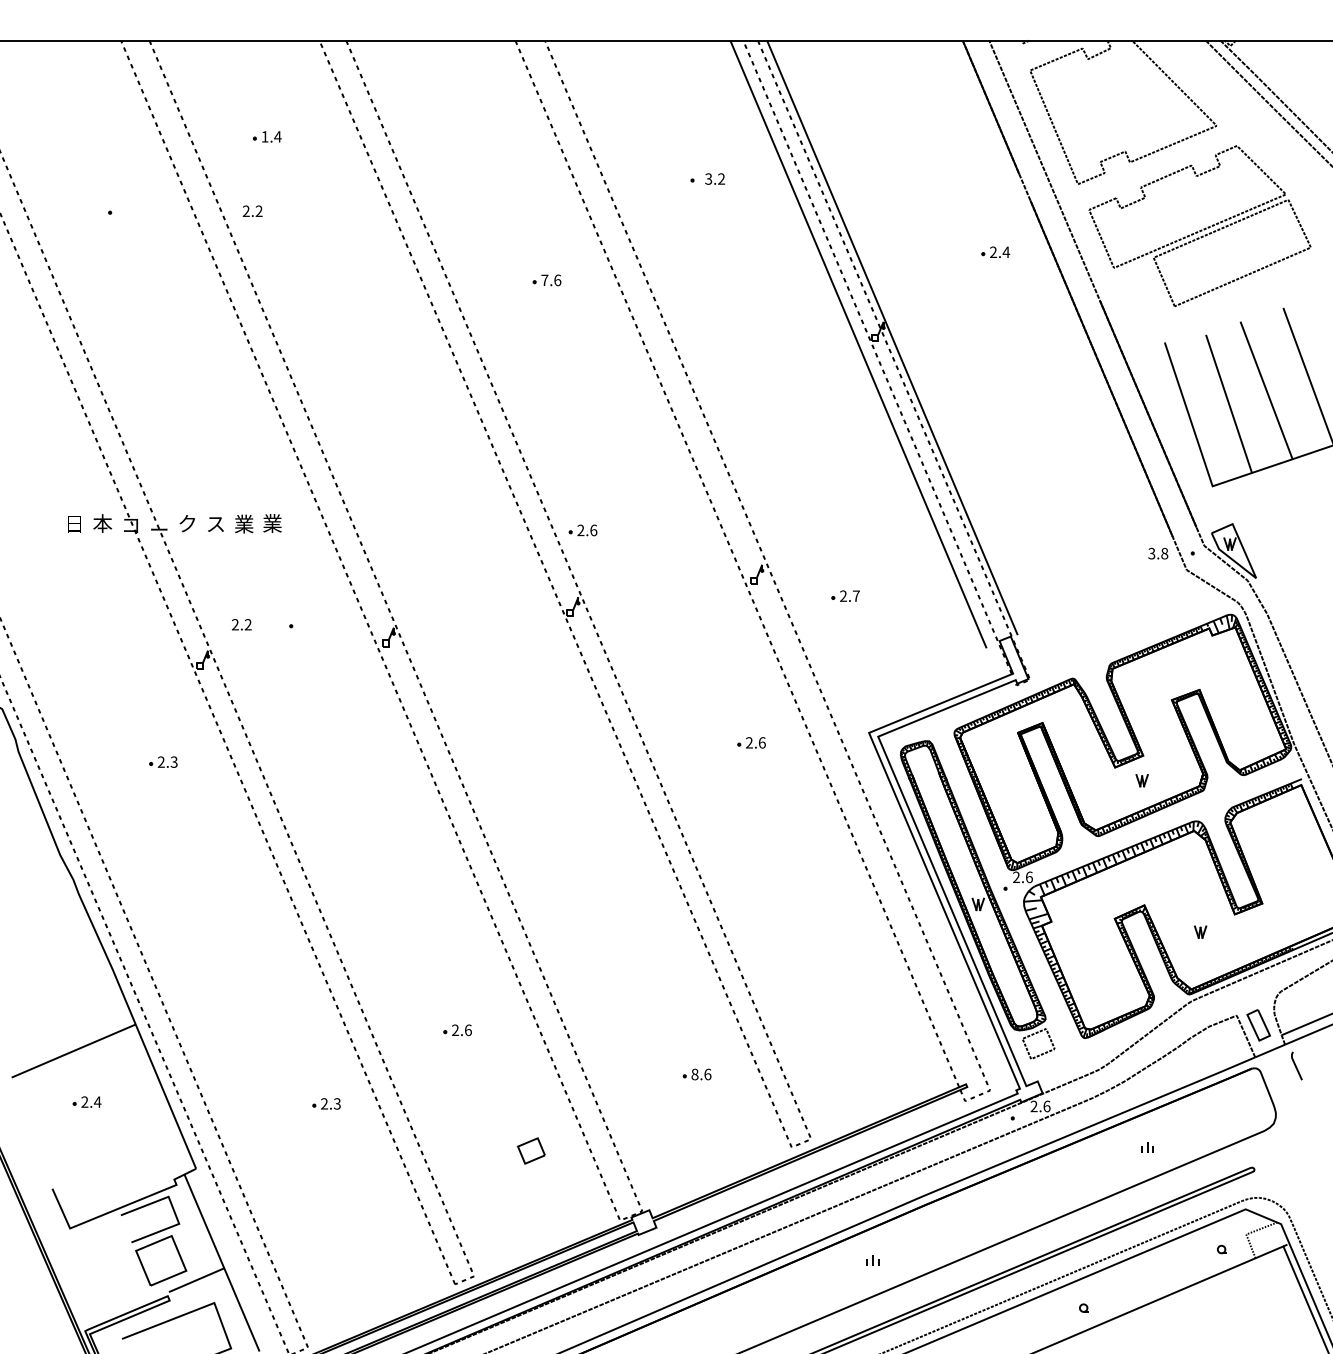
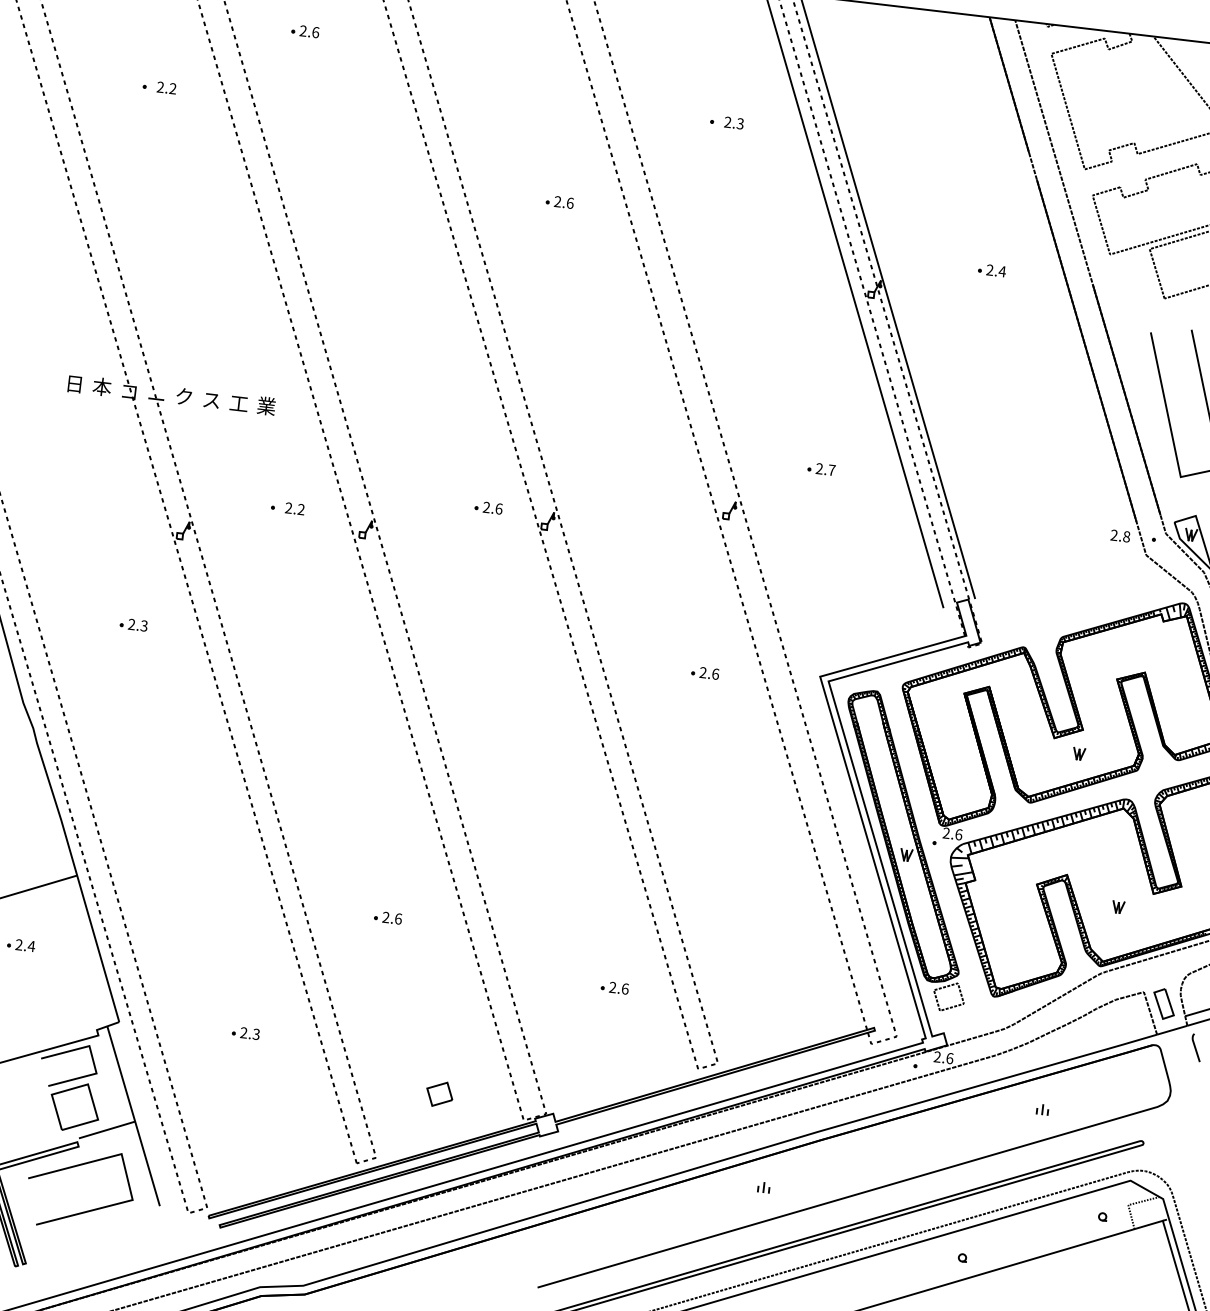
text: (271, 136) -> (309, 31), 1.4 -> 2.6
text: (715, 179) -> (734, 123), 3.2 -> 2.3
text: (252, 210) -> (166, 87), moved
part: (995, 251) -> (992, 269), moved
text: (544, 279) -> (557, 200), 7.6 -> 2.6
text: (244, 523) -> (239, 402), 業 -> 工
part: (582, 530) -> (488, 507), moved
text: (1151, 553) -> (1113, 535), 3.8 -> 2.8
part: (845, 595) -> (821, 468), moved
text: (241, 624) -> (294, 508), moved
text: (694, 1074) -> (612, 987), 8.6 -> 2.6
part: (326, 1103) -> (245, 1032), moved
part: (531, 1150) -> (439, 1093), moved

